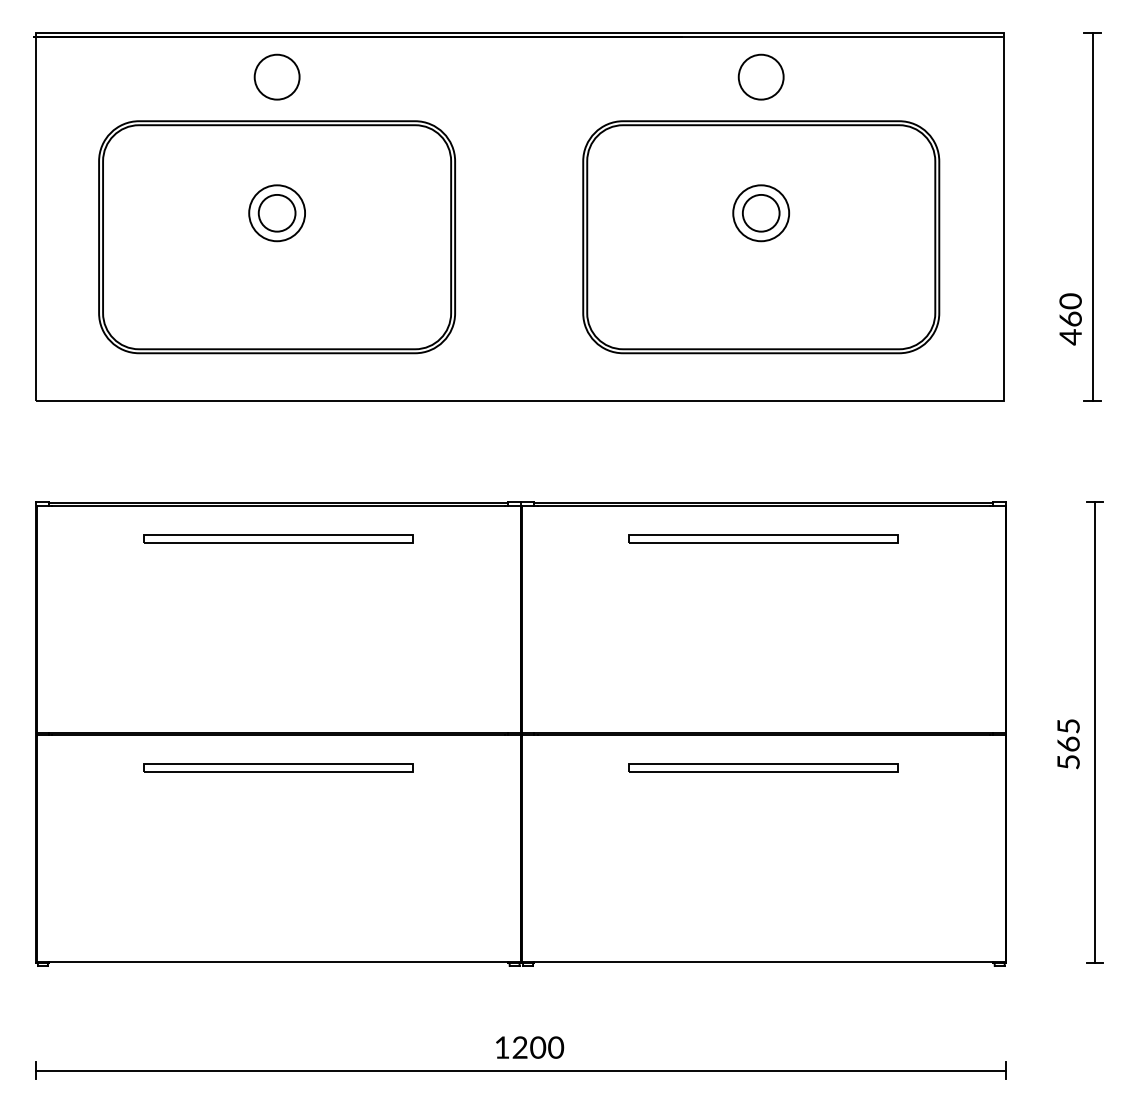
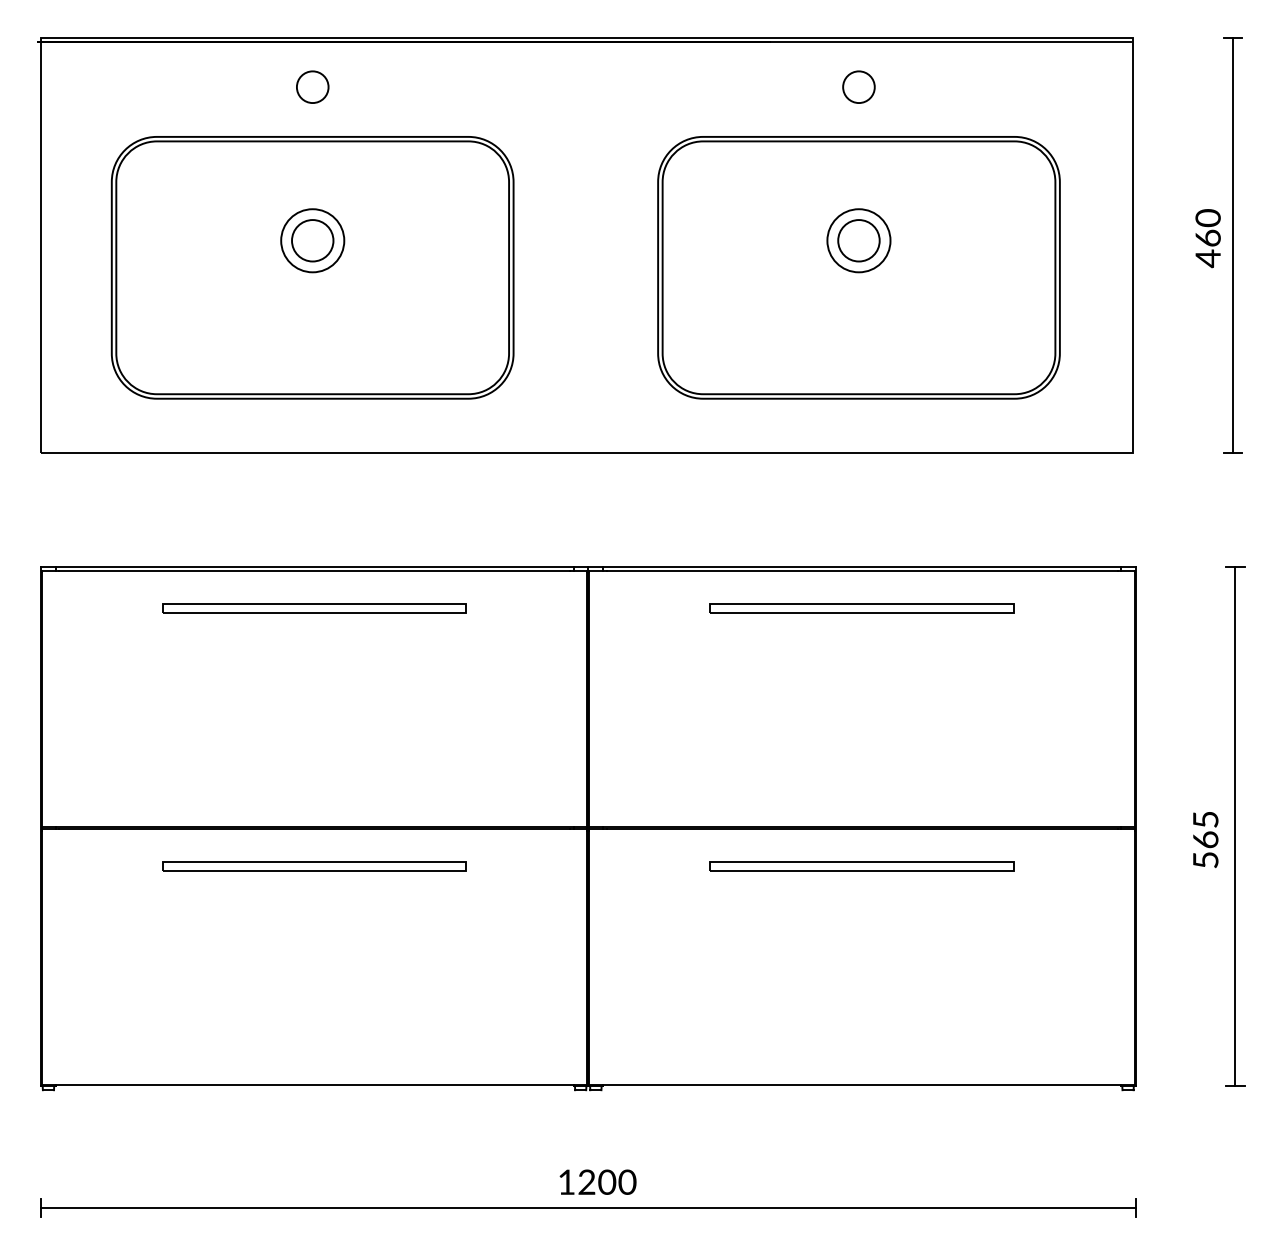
circle: (276, 77) -> (312, 87), size x0.62
circle: (760, 77) -> (858, 87), size x0.62
text: (1070, 319) -> (1207, 238), moved

